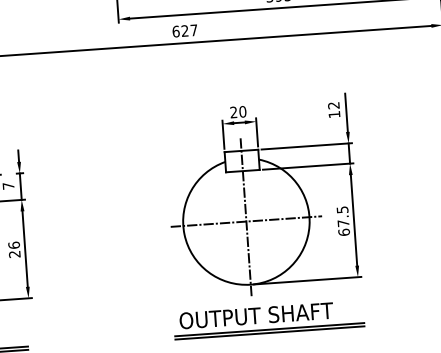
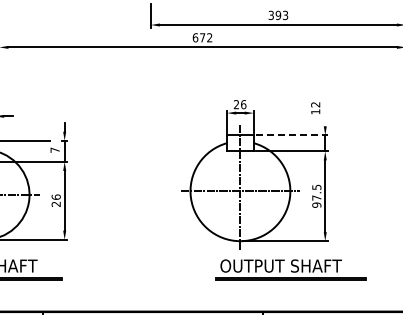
text: (189, 30) -> (206, 37), 627 -> 672
text: (242, 111) -> (243, 104), 20 -> 26
line: (346, 112) -> (325, 110), removed
line: (307, 146) -> (292, 135), solid -> dashed
text: (343, 231) -> (316, 204), 67.5 -> 97.5
part: (268, 319) -> (290, 269), moved

